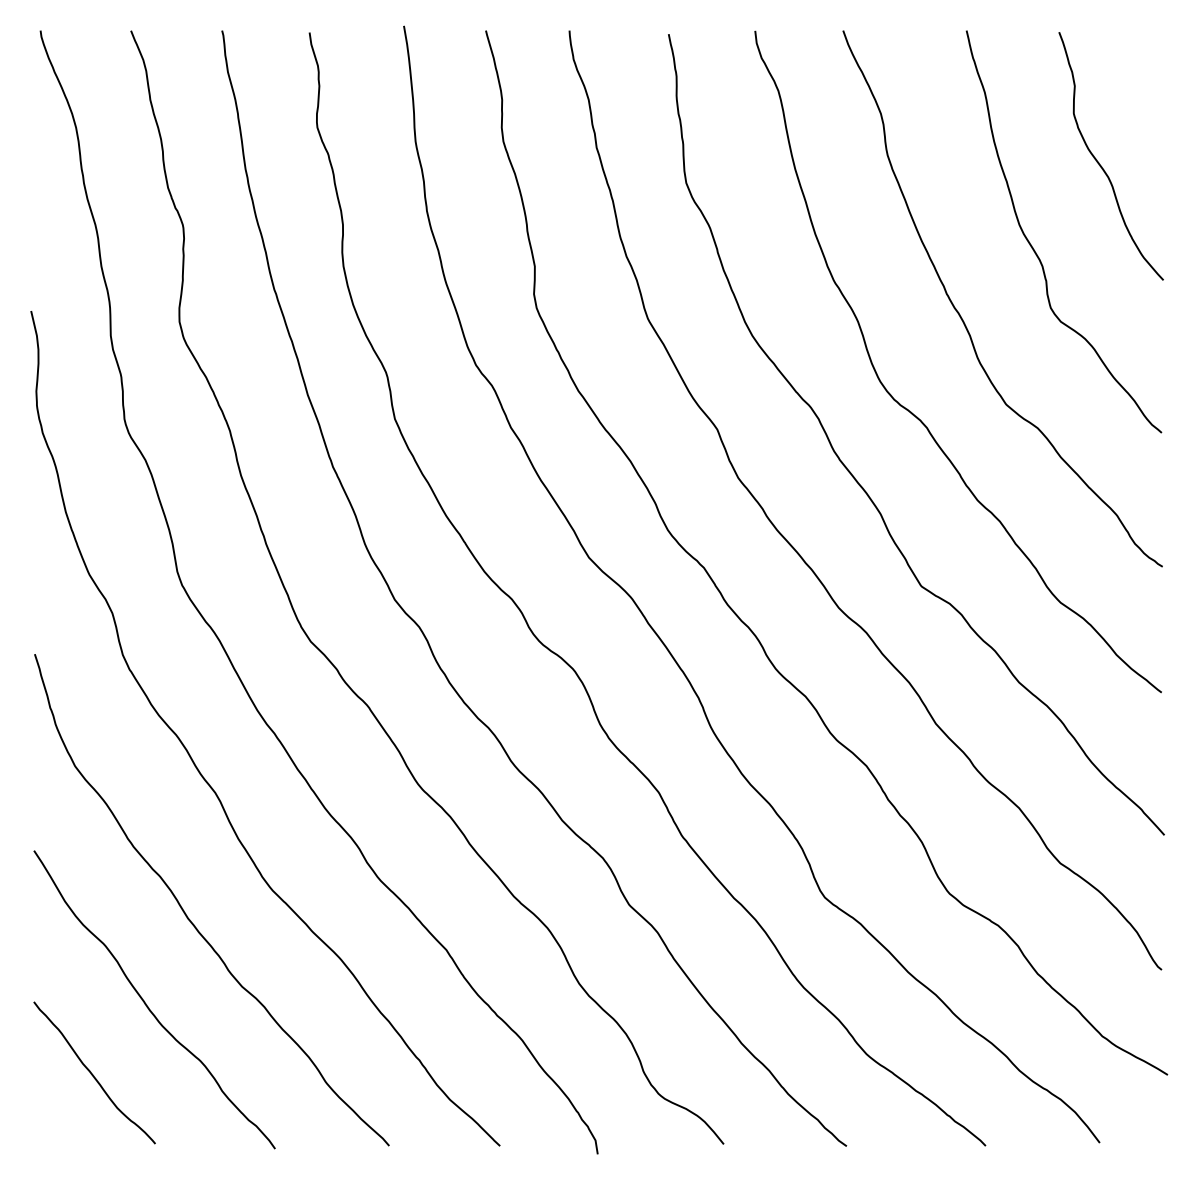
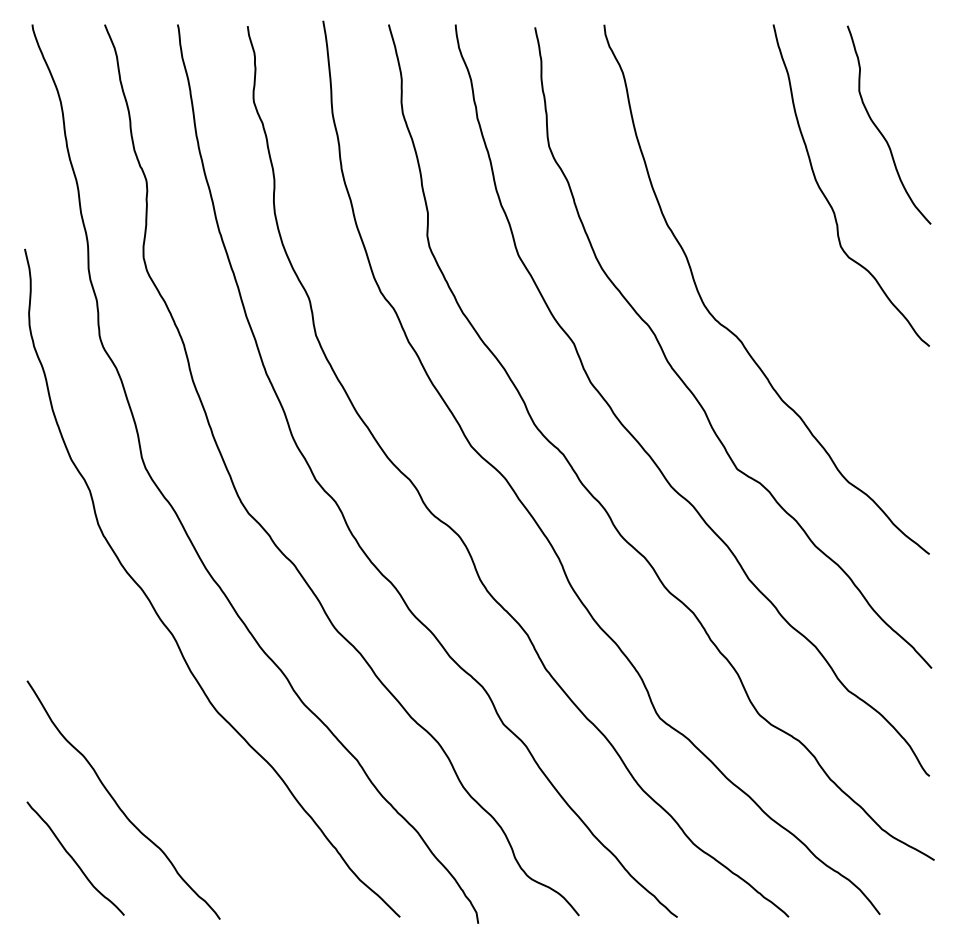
curve: (962, 317) -> (770, 254), removed
curve: (190, 919) -> (152, 735), removed

